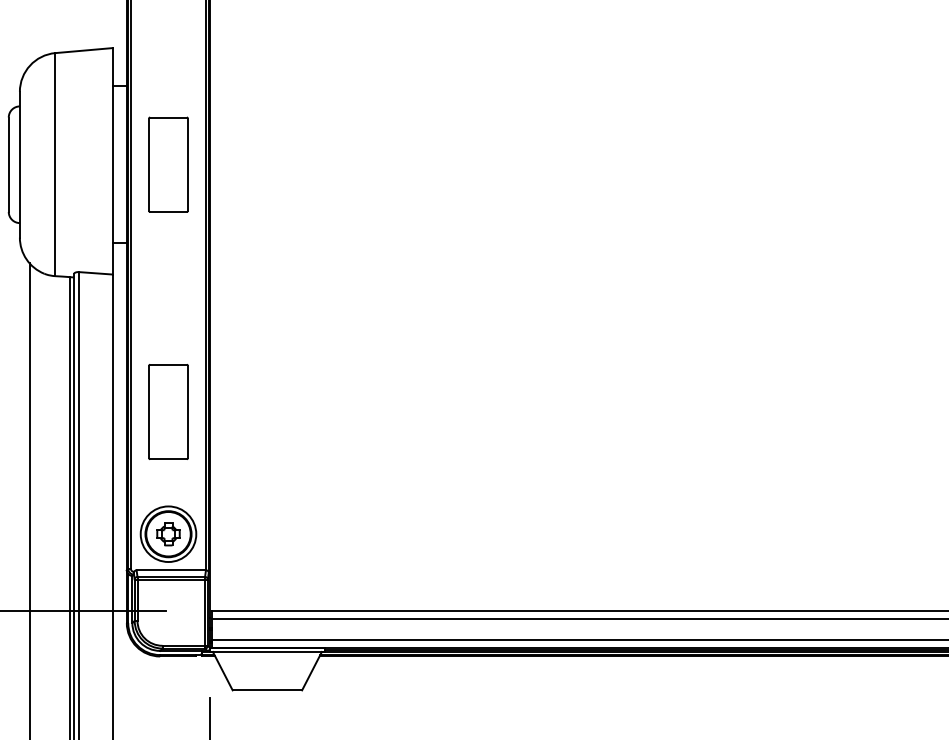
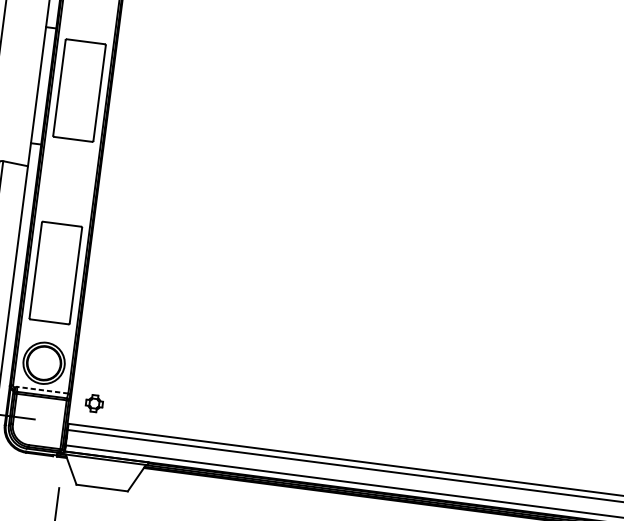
part: (168, 164) -> (79, 90), size x1.4
part: (168, 411) -> (55, 272), size x1.4
part: (168, 534) -> (94, 403), moved
line: (171, 570) -> (42, 390), solid -> dashed

